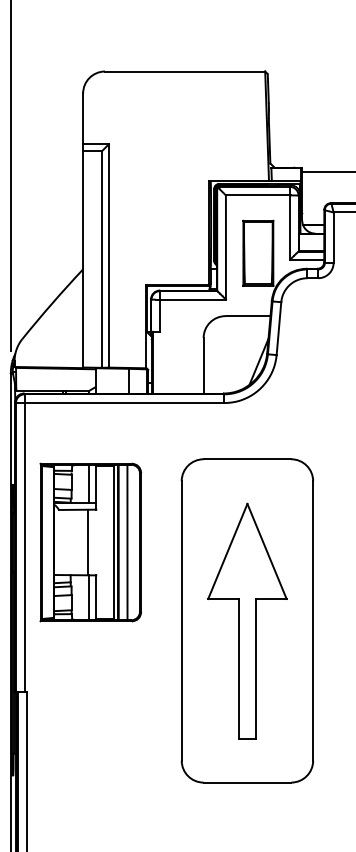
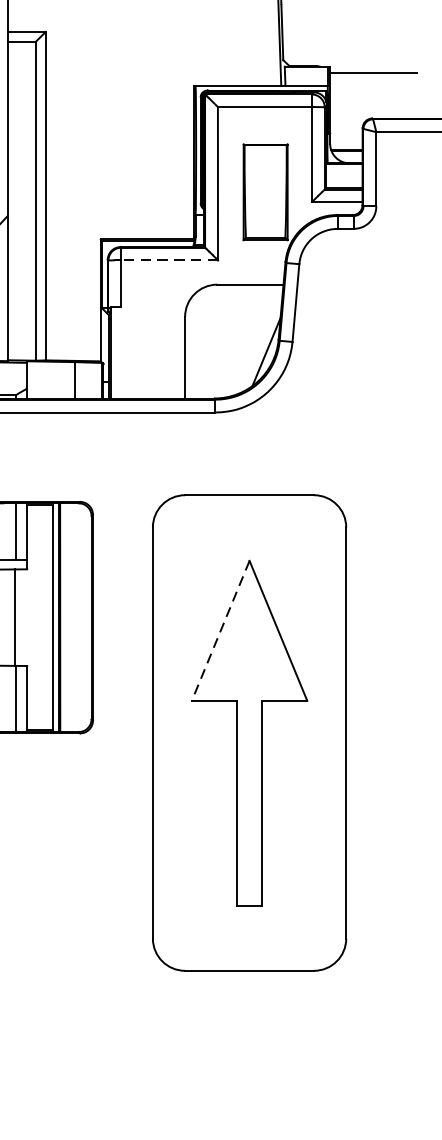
line: (193, 299) -> (170, 260), solid -> dashed
line: (127, 542) -> (73, 617), removed
line: (227, 551) -> (220, 630), solid -> dashed

